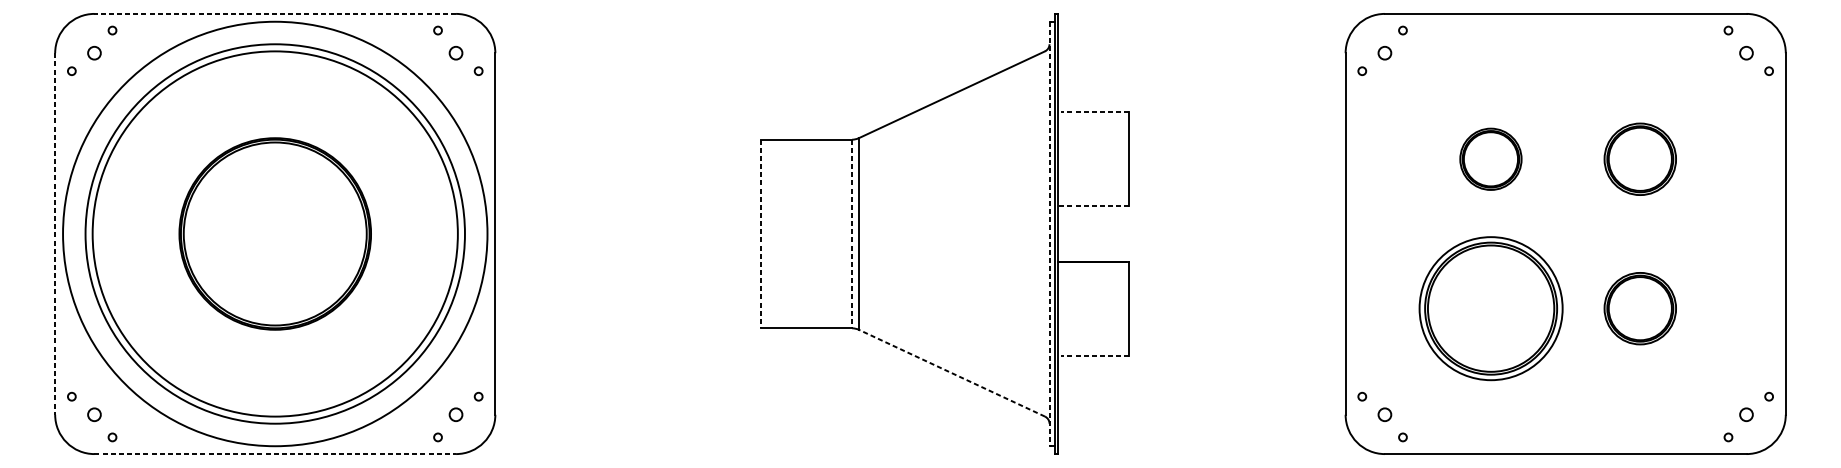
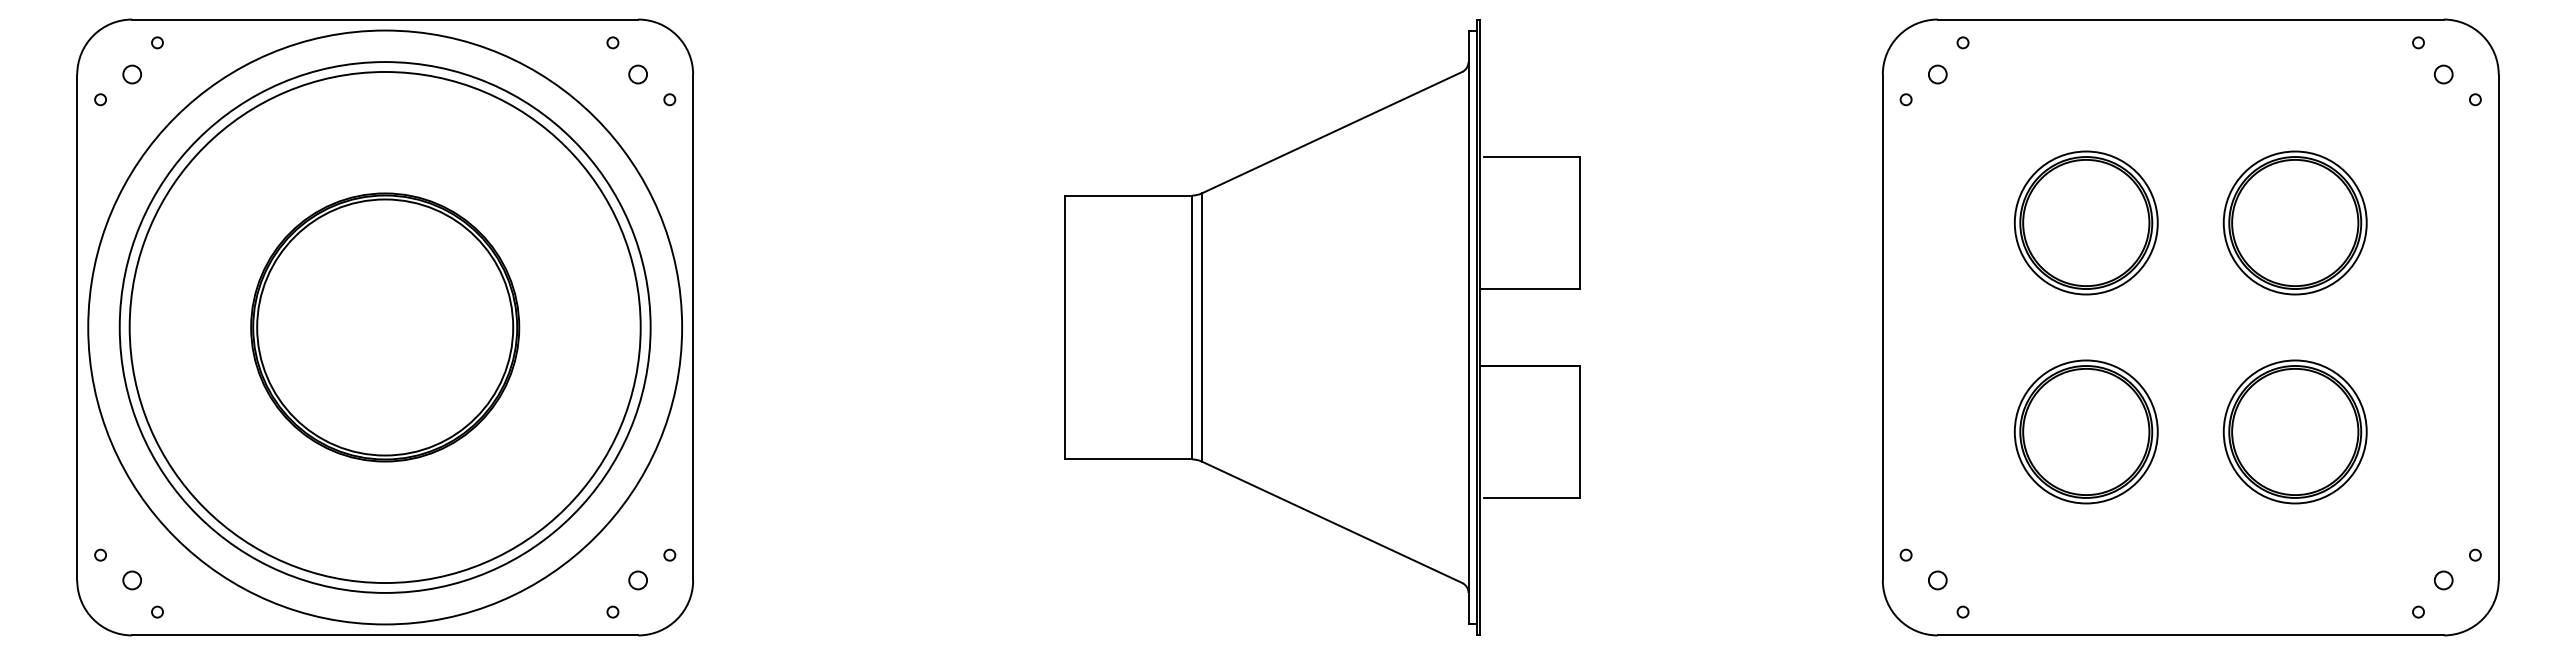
line: (275, 13) -> (385, 19), dashed -> solid
line: (1094, 112) -> (1531, 157), dashed -> solid
part: (1490, 158) -> (2085, 222), size x1.67
part: (1639, 158) -> (2294, 222), size x1.43
line: (1093, 206) -> (1529, 289), dashed -> solid
line: (55, 234) -> (77, 327), dashed -> solid
line: (761, 234) -> (1065, 327), dashed -> solid
line: (852, 234) -> (1192, 327), dashed -> solid
line: (1049, 234) -> (1468, 327), dashed -> solid
part: (1490, 308) -> (2085, 431), size x0.71
part: (1639, 308) -> (2294, 431), size x1.43
line: (1094, 355) -> (1531, 497), dashed -> solid
line: (952, 373) -> (1332, 522), dashed -> solid
line: (275, 454) -> (385, 635), dashed -> solid

